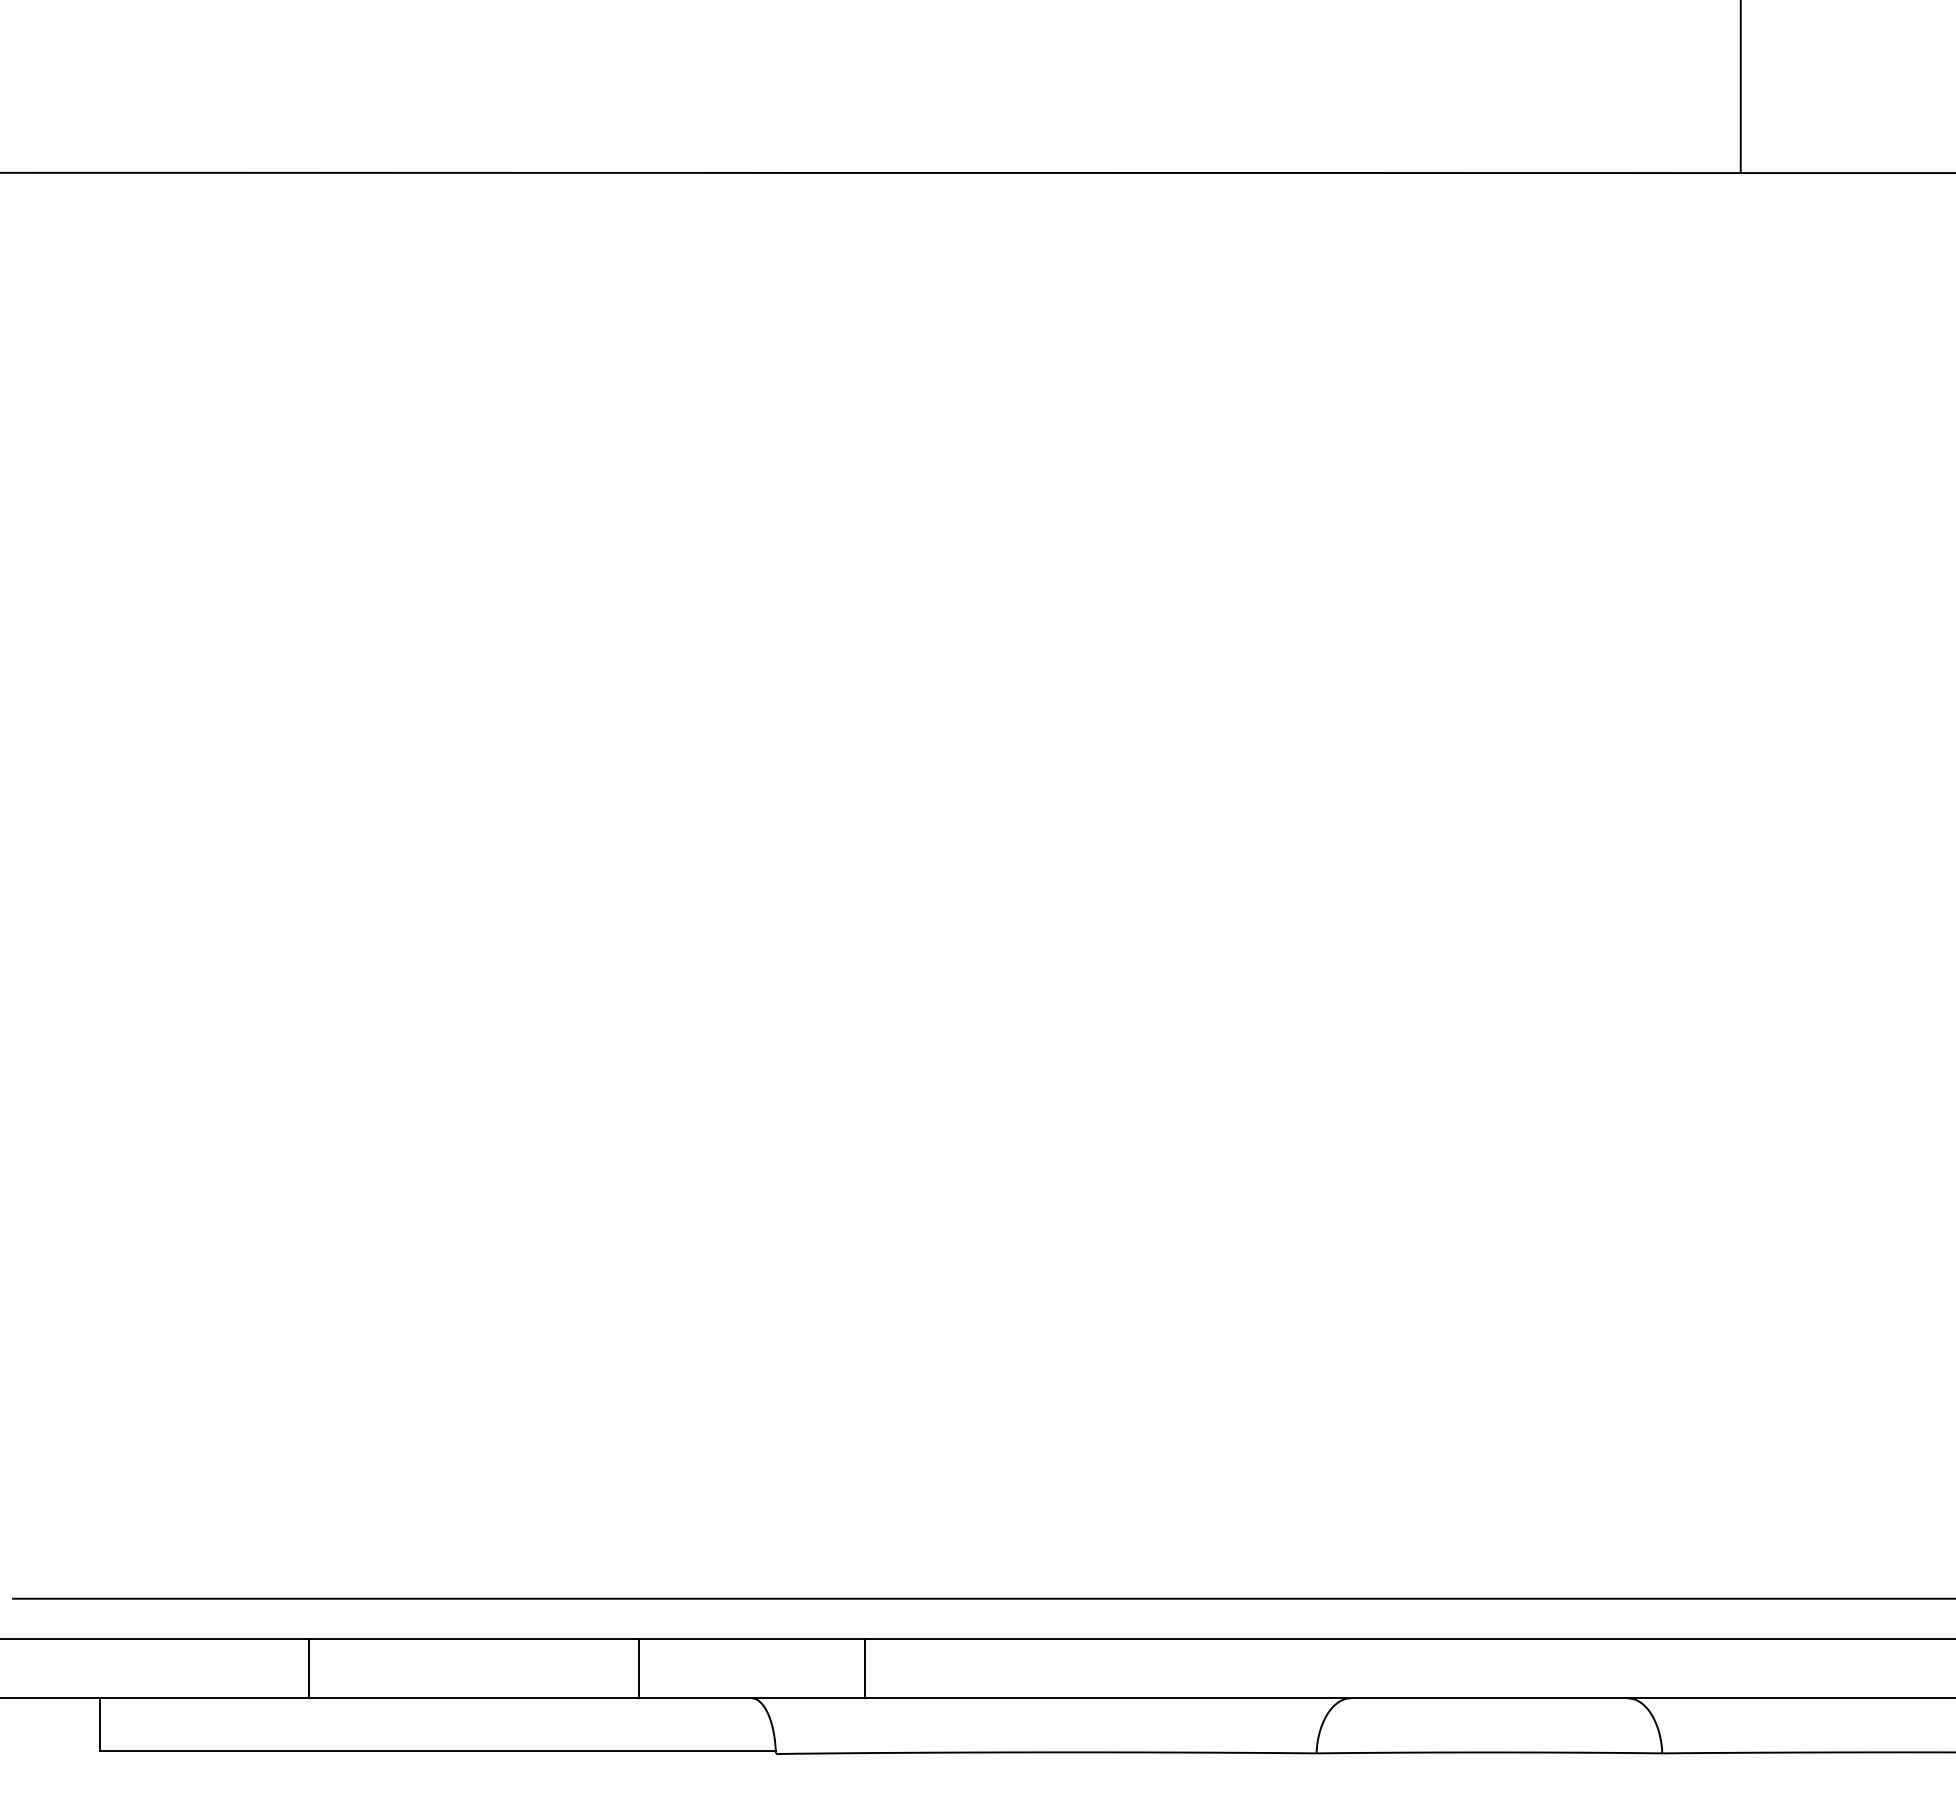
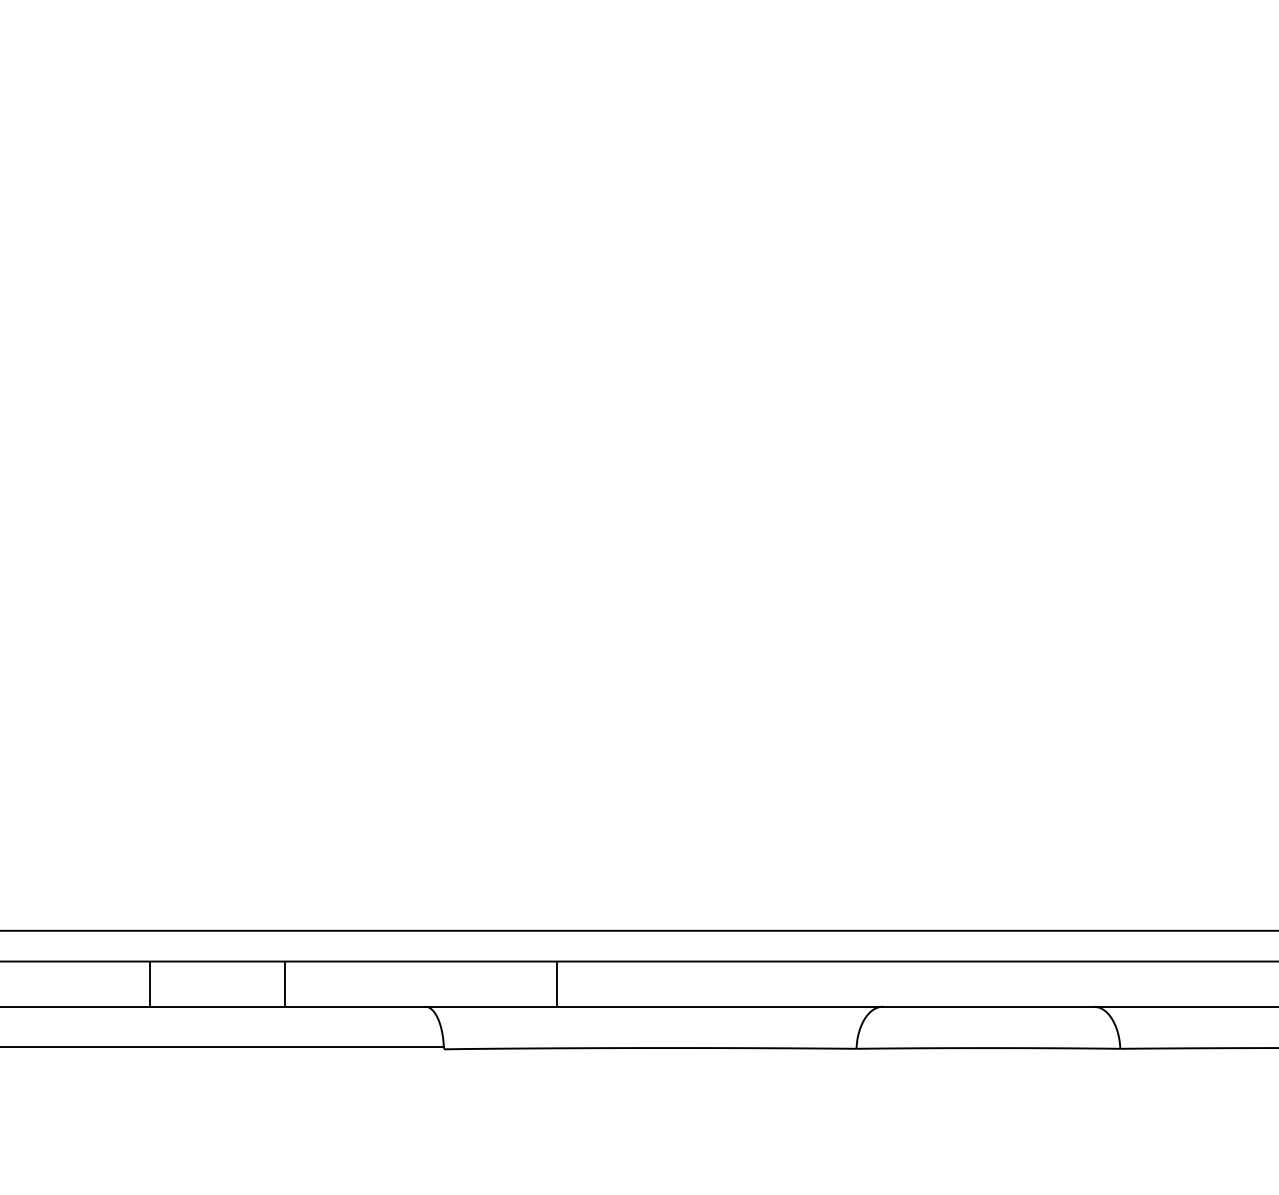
line: (309, 1668) -> (149, 984), moved
line: (638, 1668) -> (284, 984), moved
line: (864, 1668) -> (556, 984), moved

